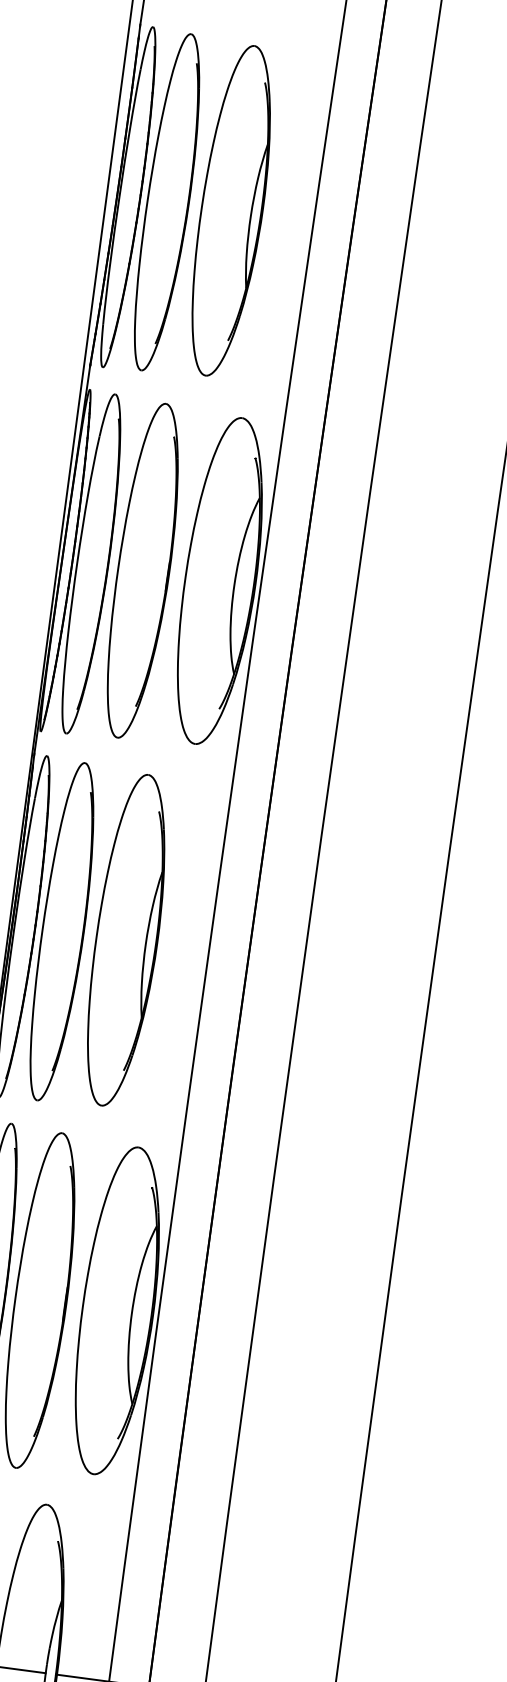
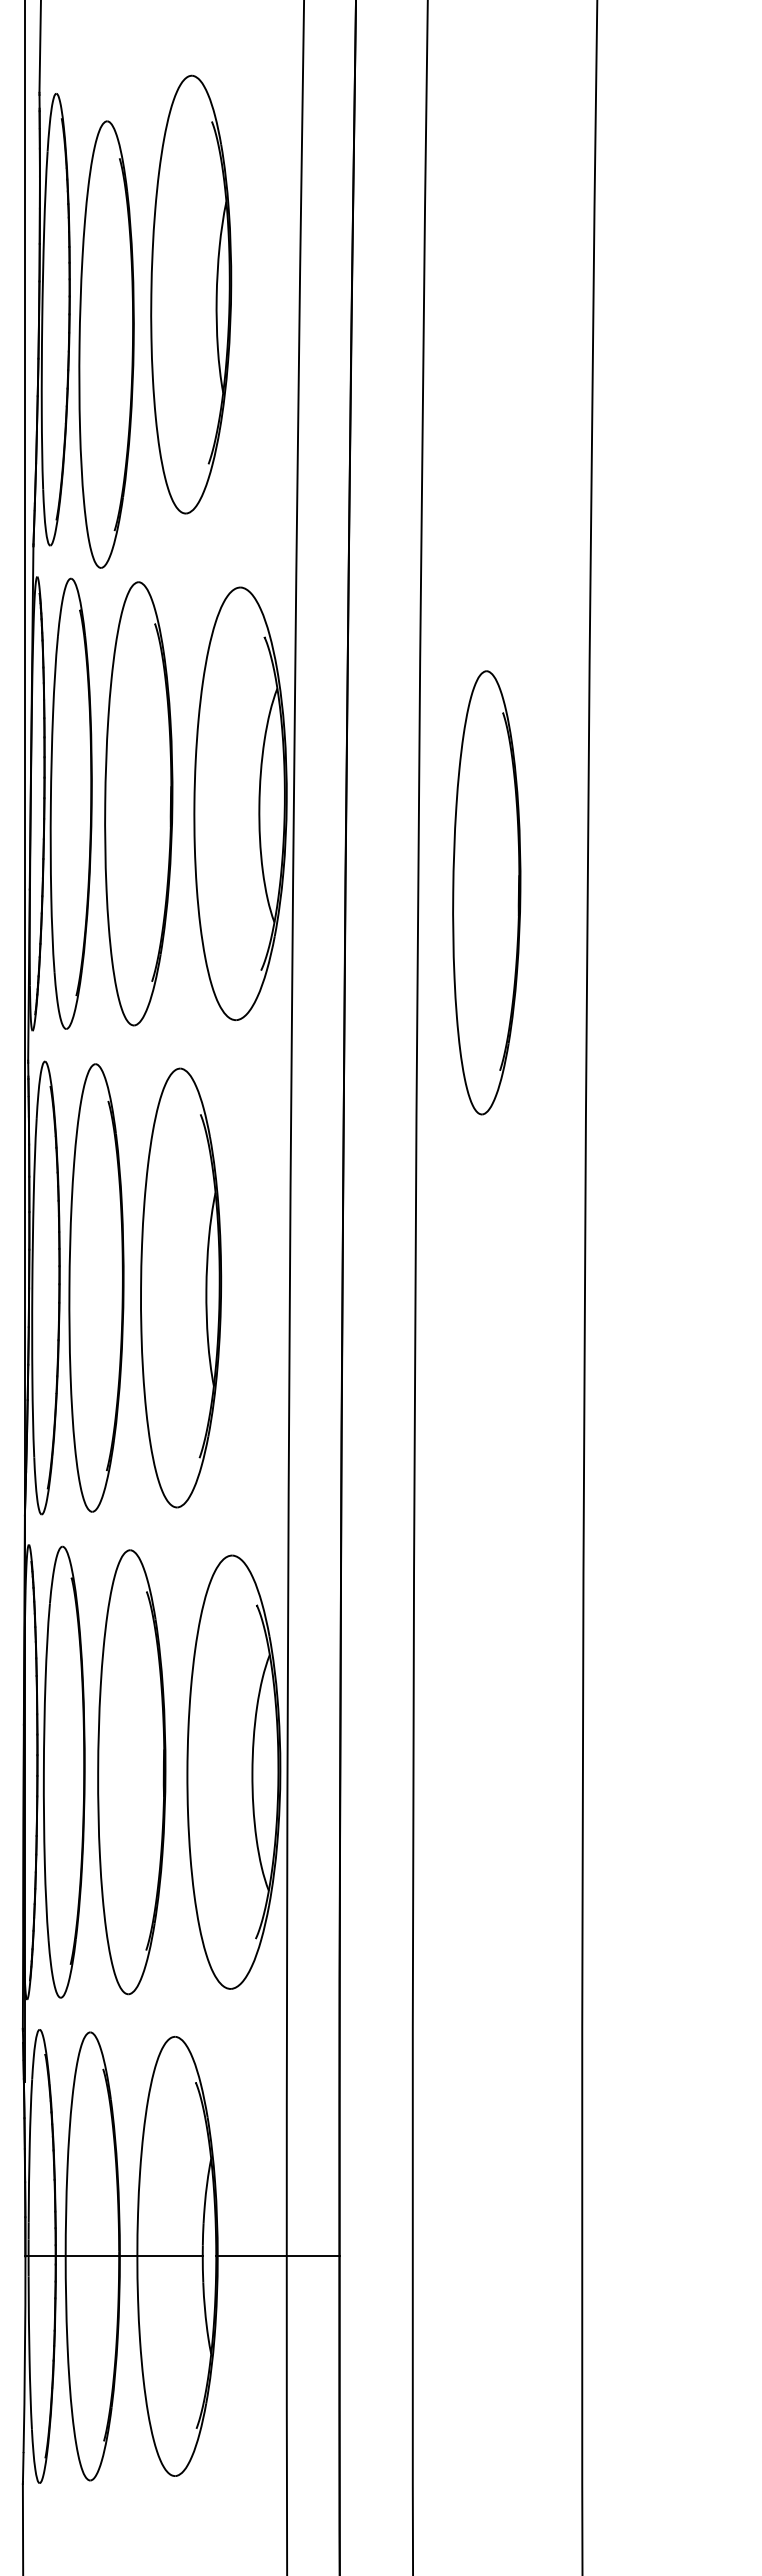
part: (168, 202) -> (106, 344), moved
part: (232, 210) -> (191, 294), moved
part: (397, 672) -> (486, 892), added

